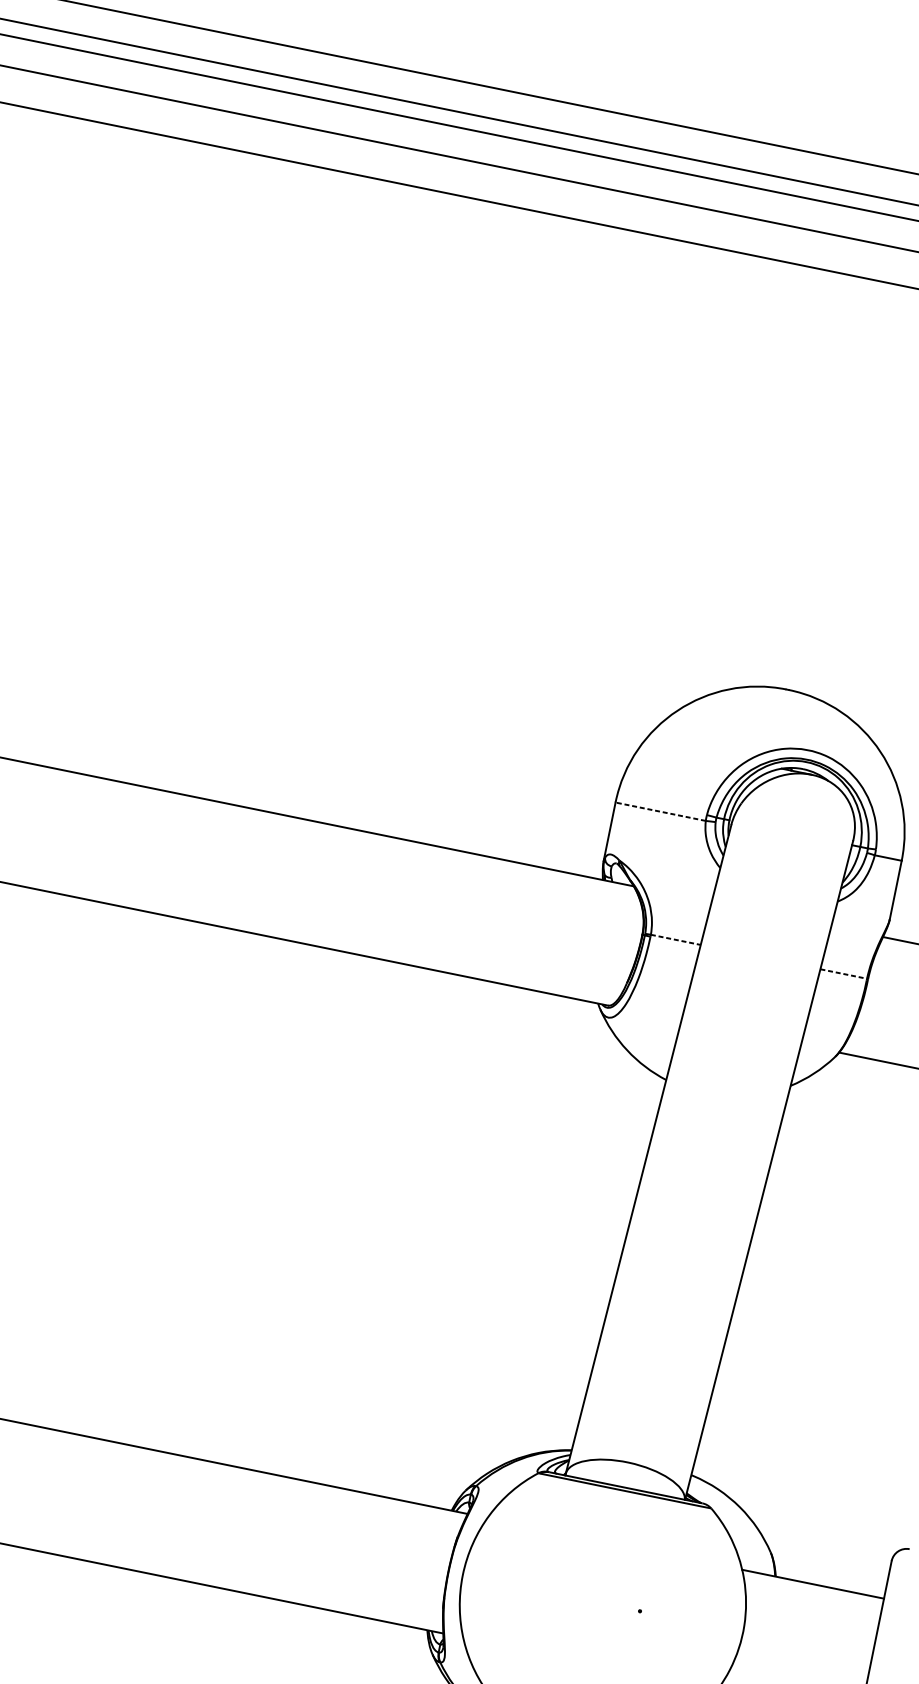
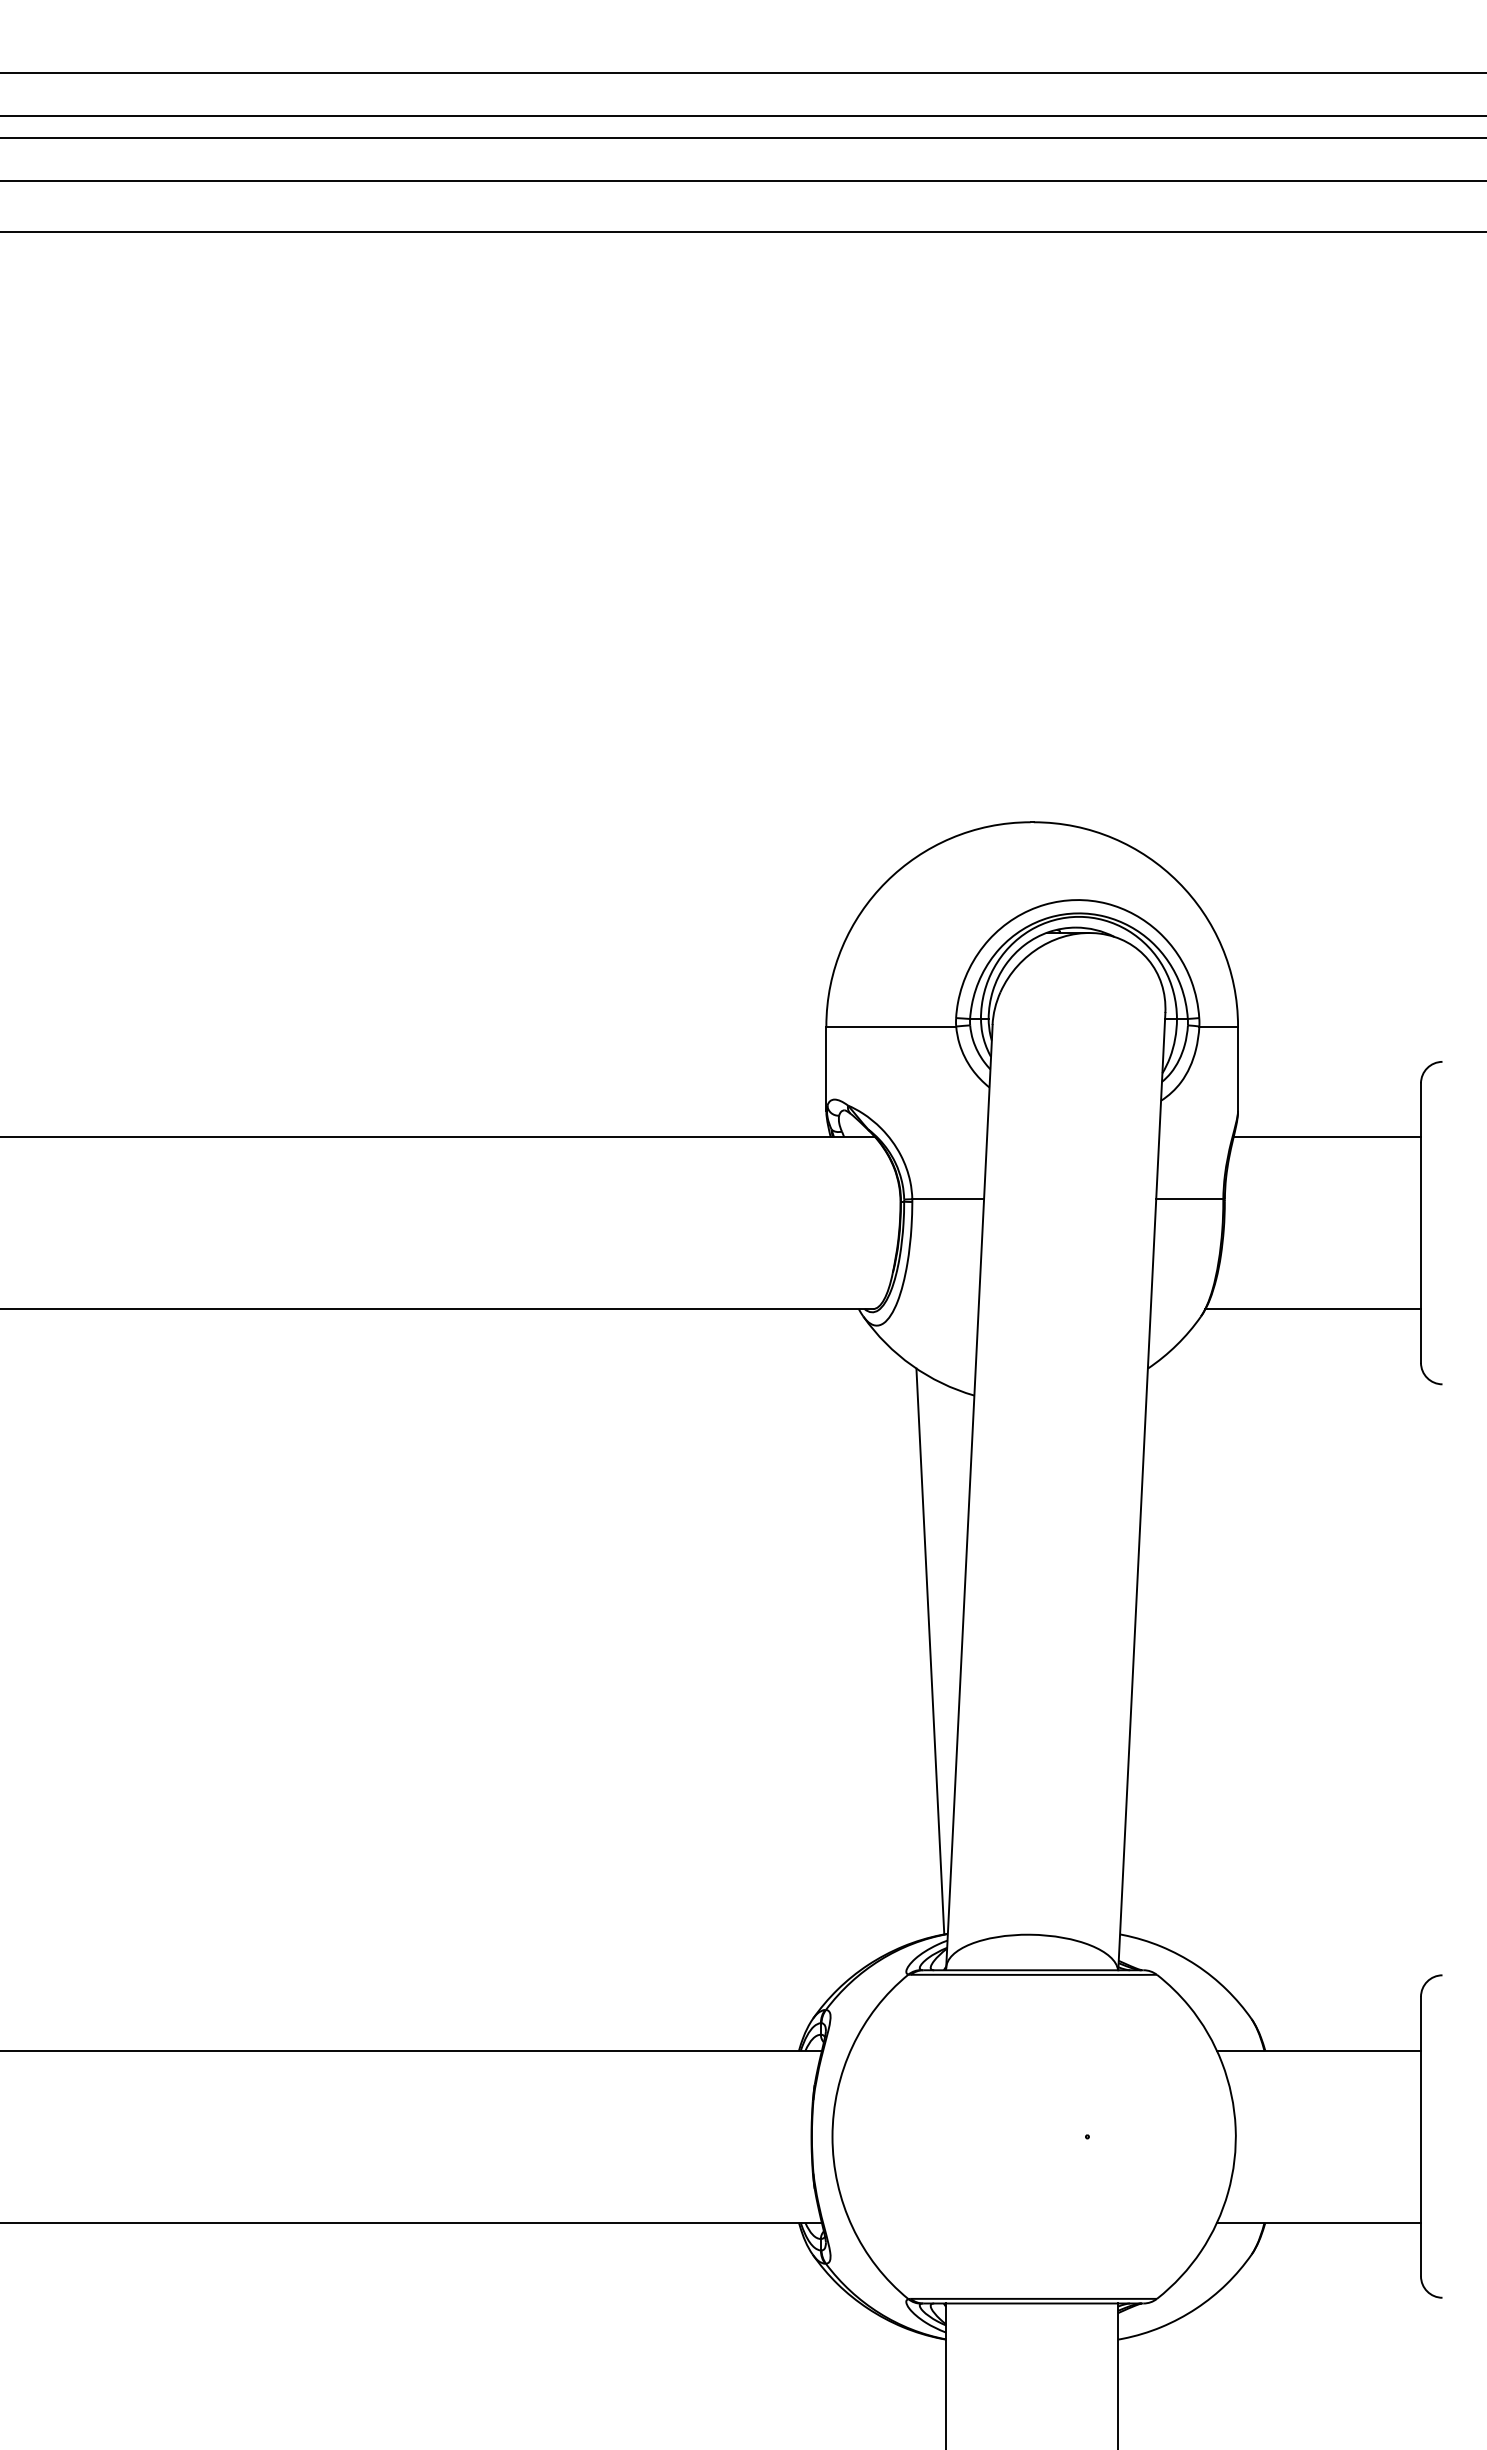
line: (660, 811) -> (891, 1026), dashed -> solid
line: (676, 940) -> (948, 1199), dashed -> solid
line: (843, 974) -> (1189, 1199), dashed -> solid
line: (599, 1251) -> (930, 1651), added

